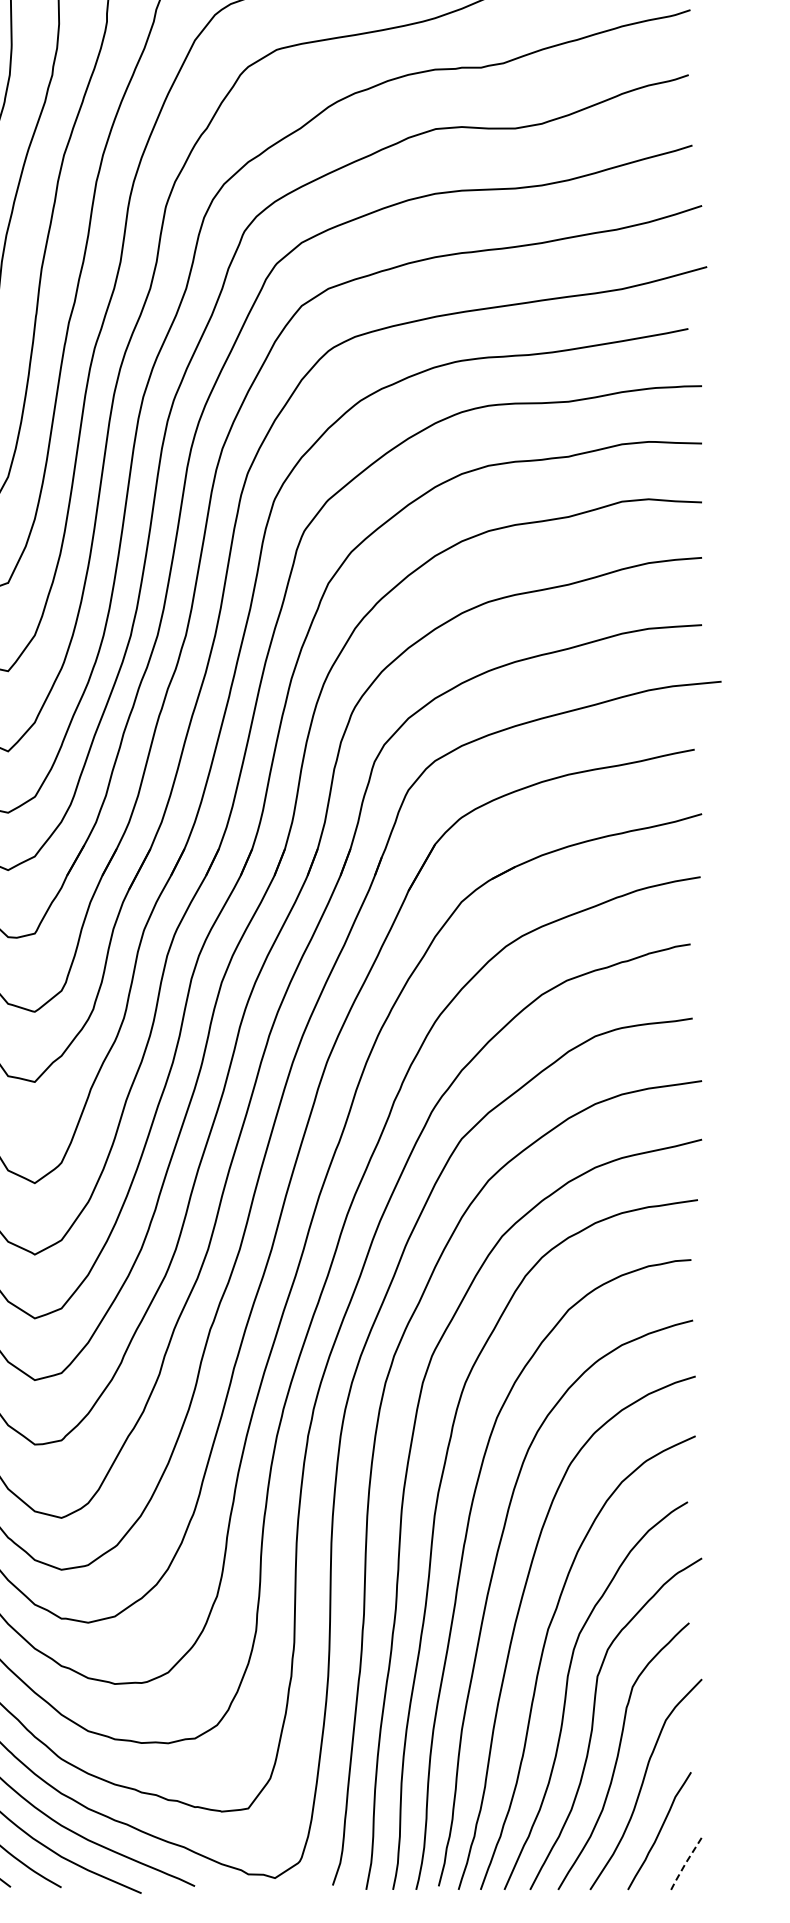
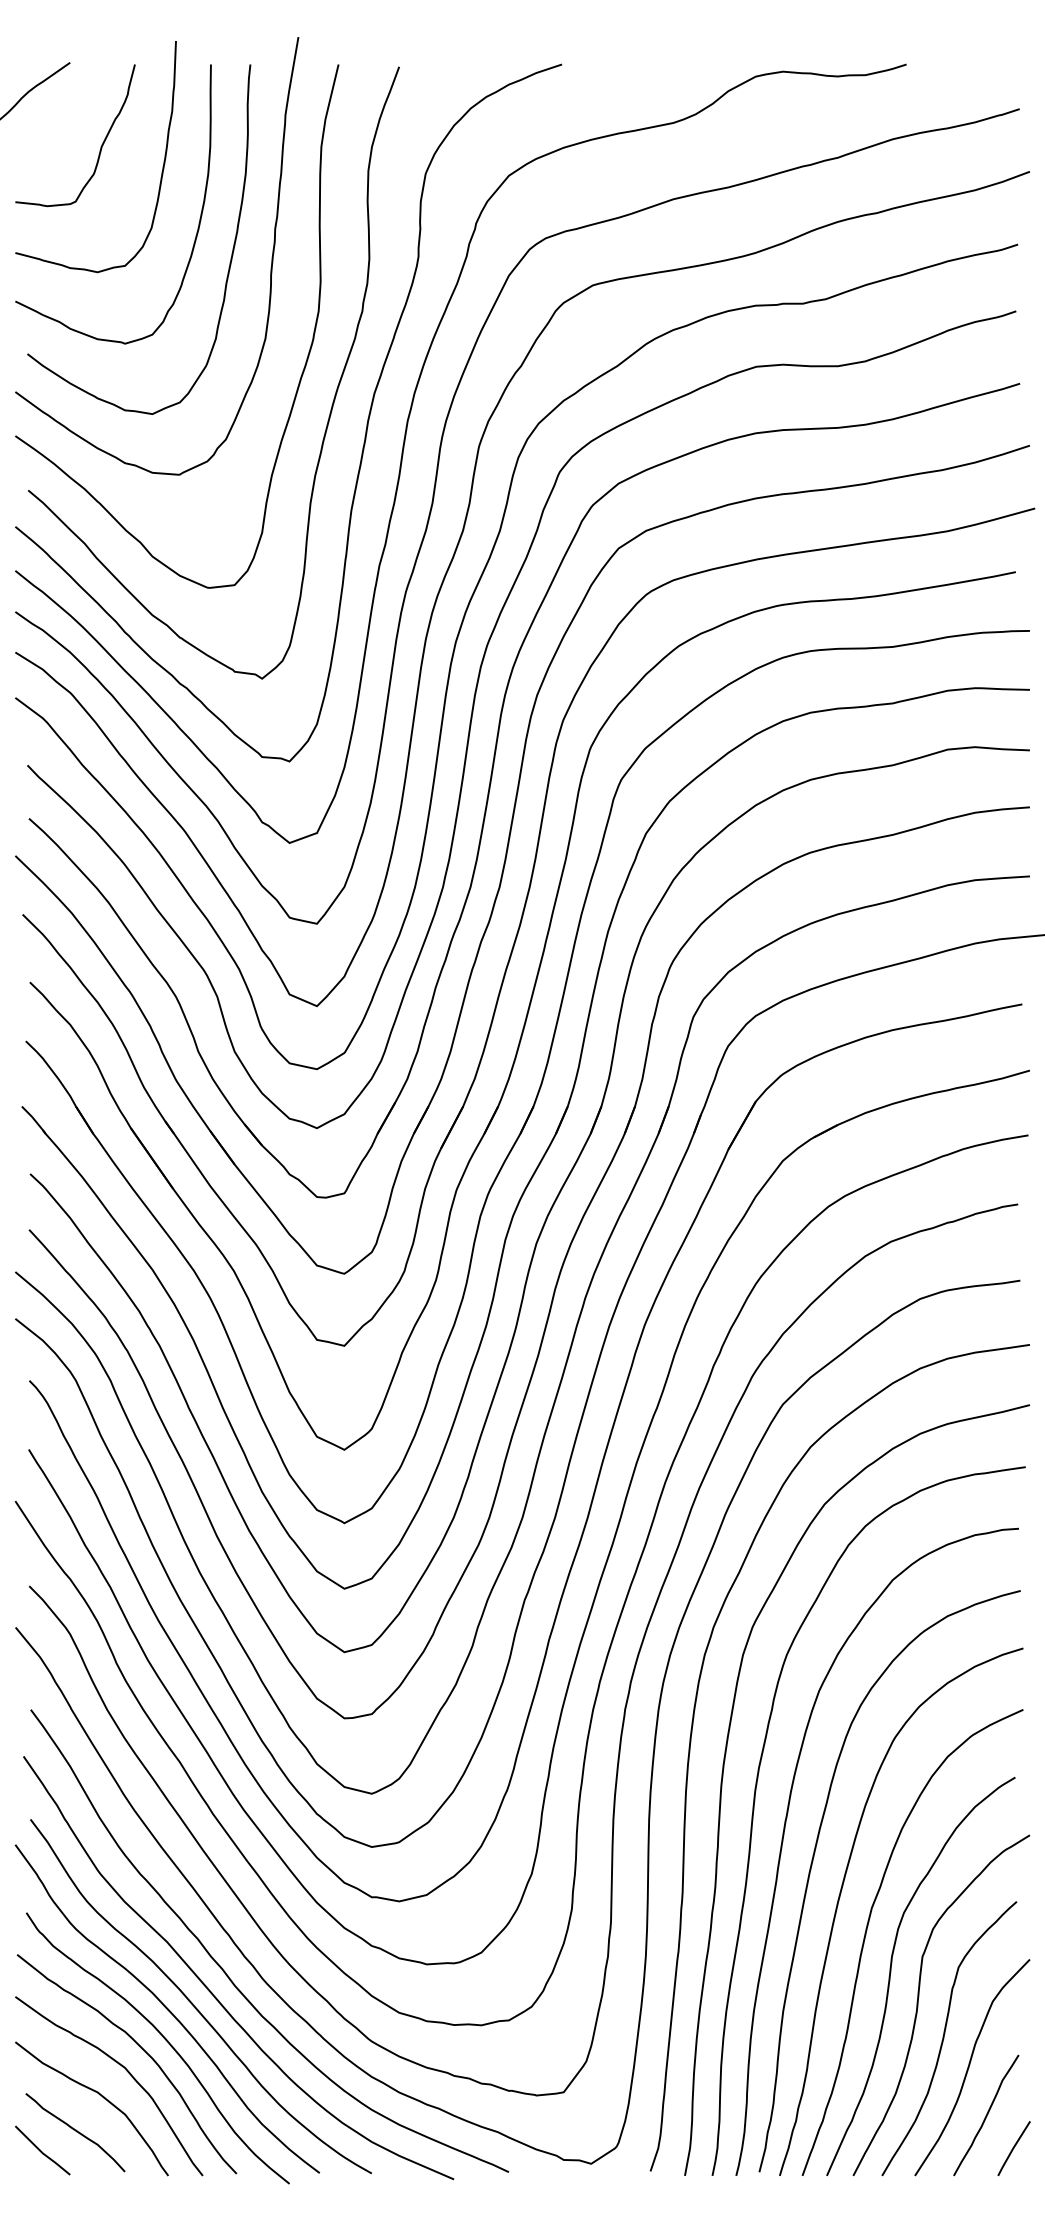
line: (686, 1863) -> (1013, 2148), dashed -> solid

